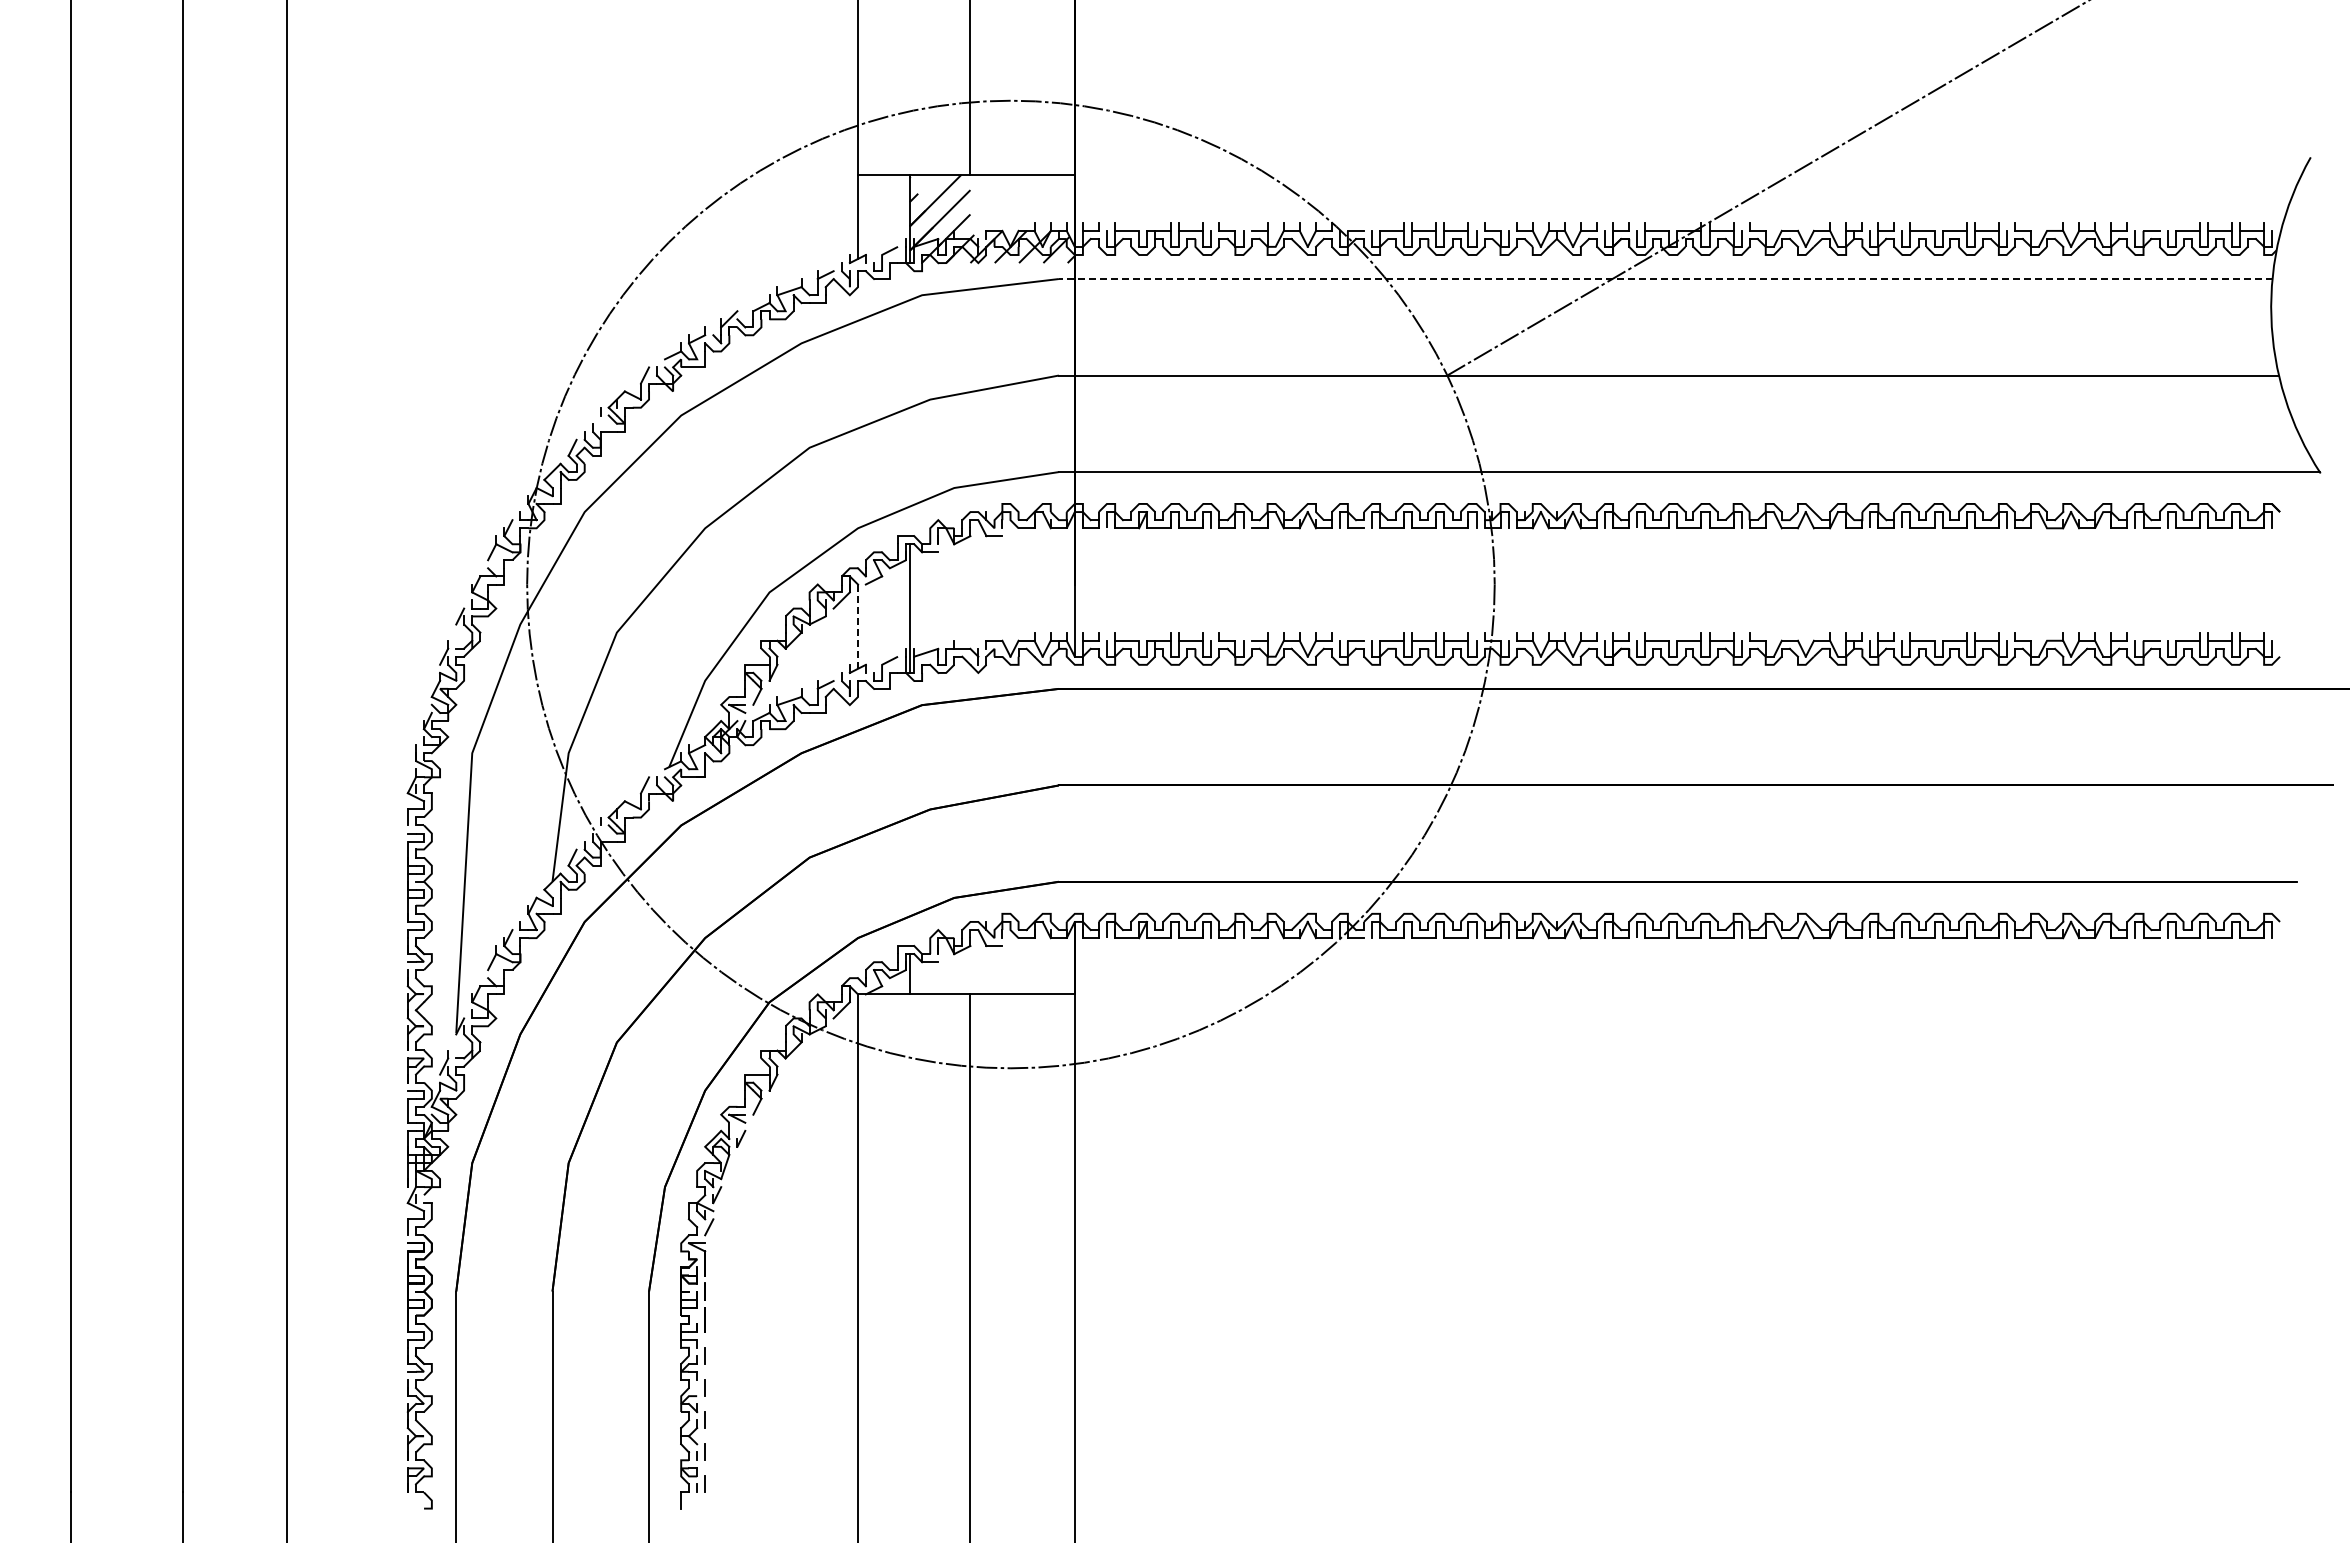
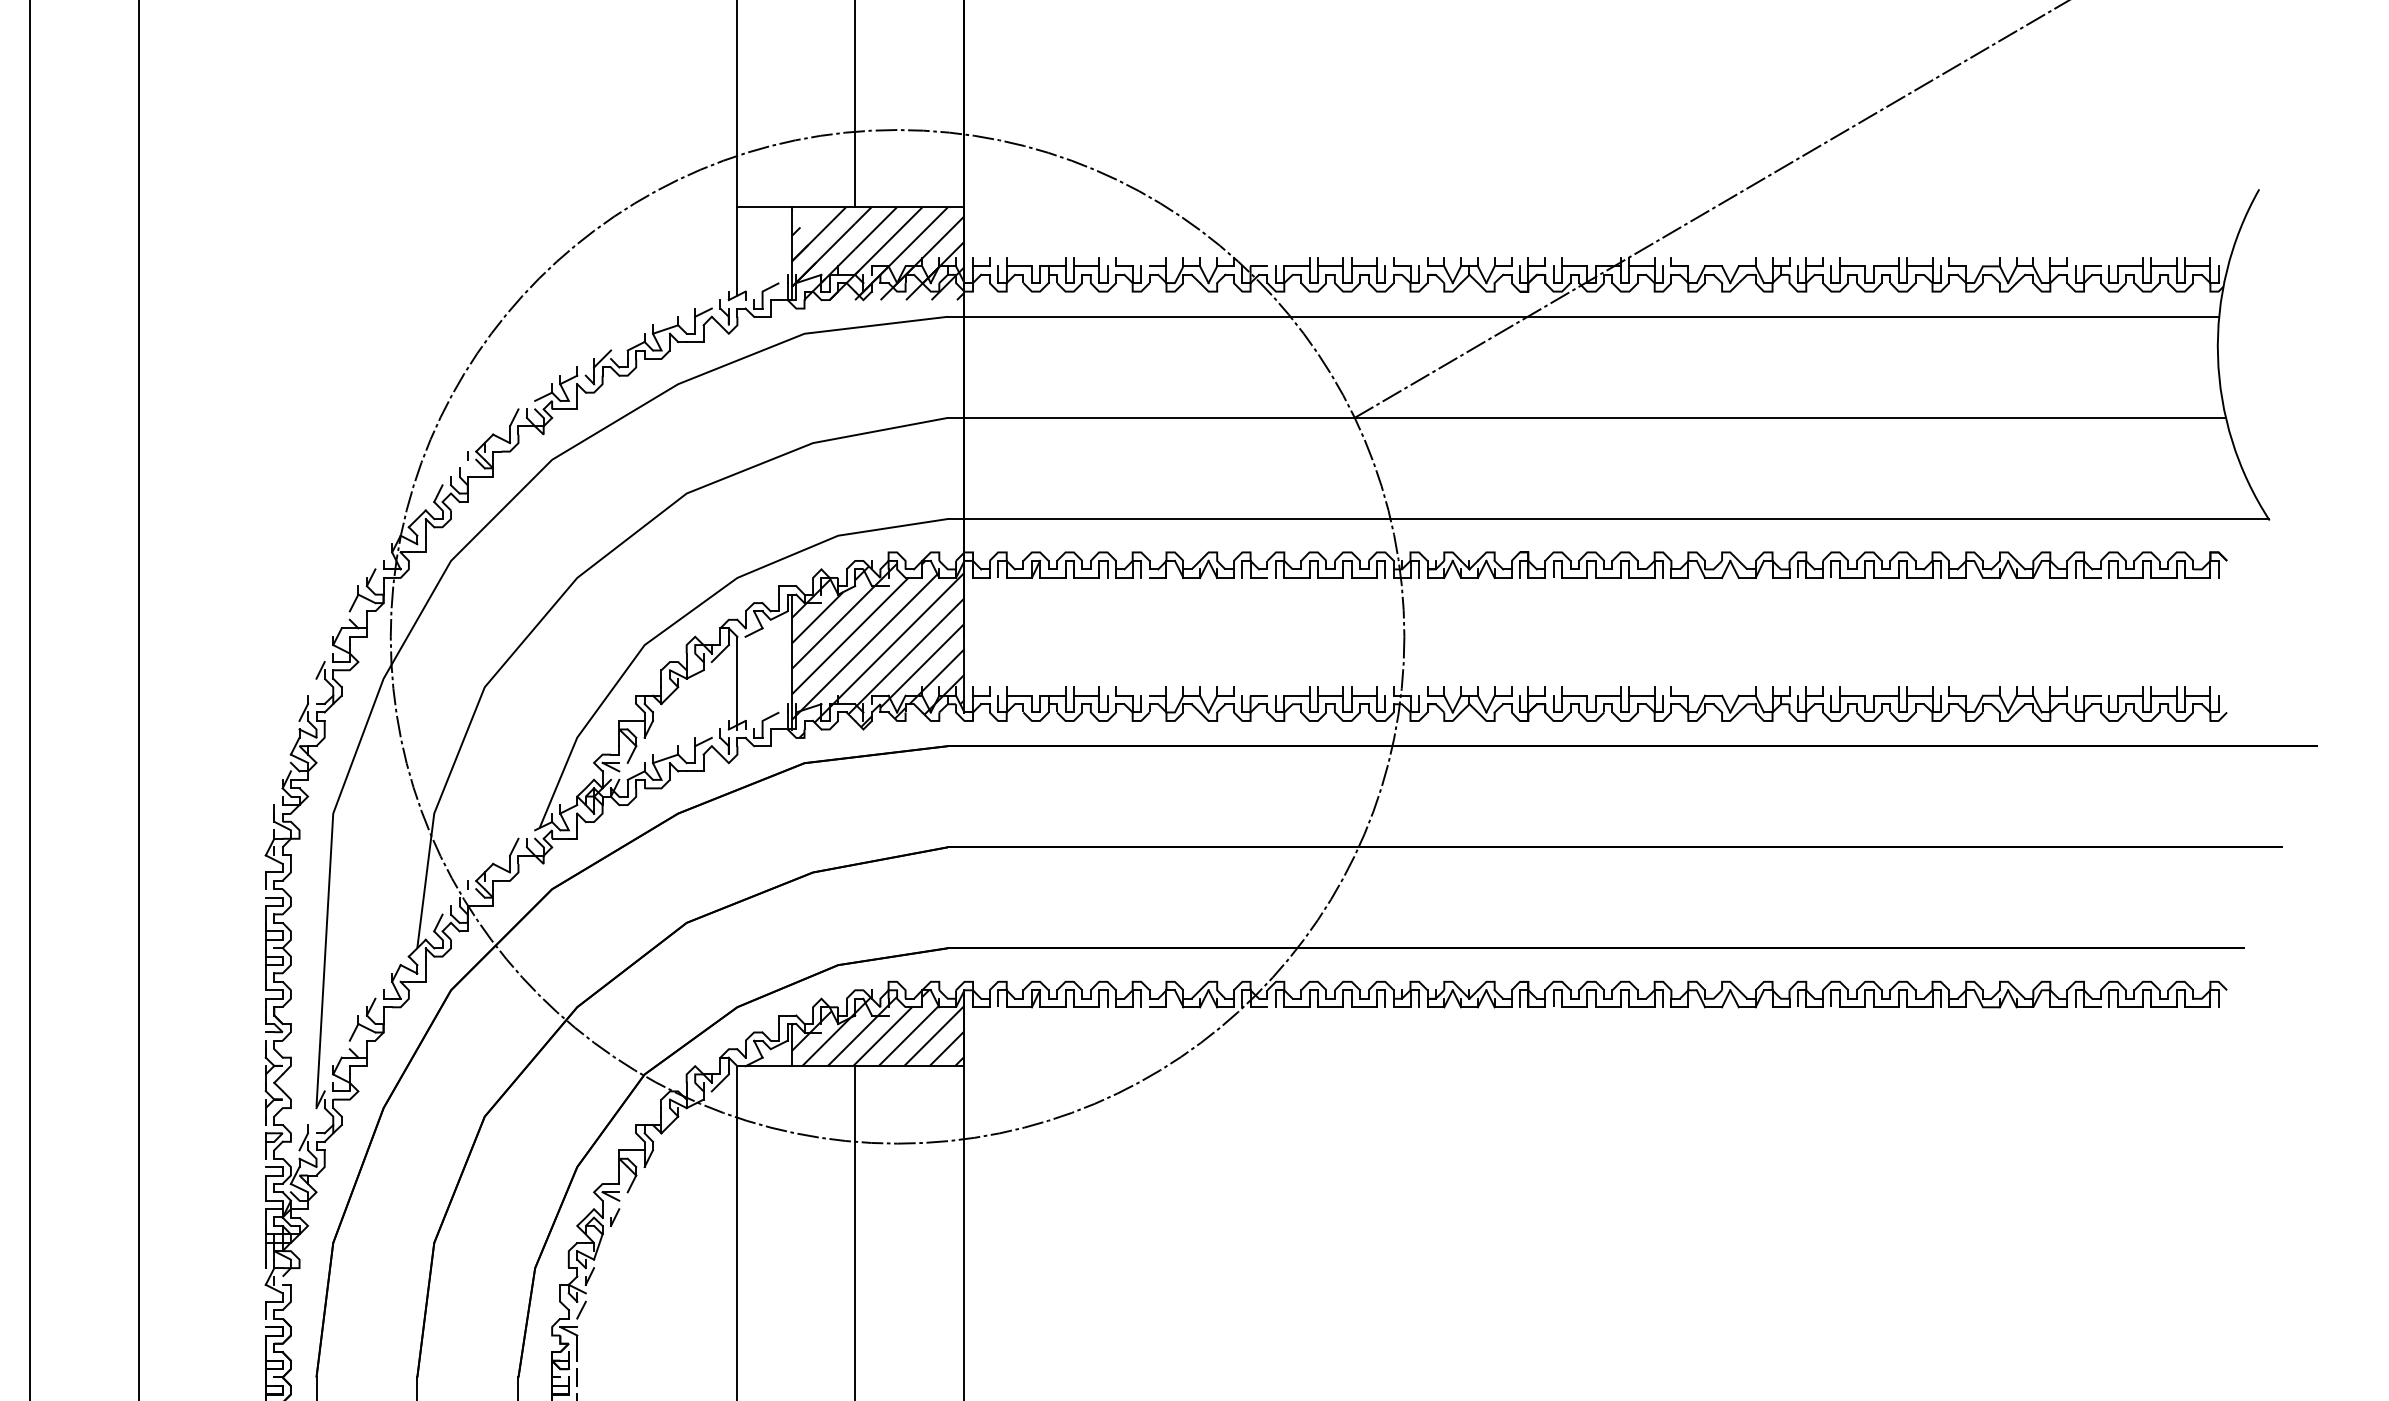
hatch: (1022, 216) -> (909, 251), added
line: (1665, 279) -> (1583, 317), dashed -> solid
hatch: (991, 596) -> (877, 649), added
line: (858, 629) -> (737, 683), dashed -> solid
hatch: (991, 957) -> (877, 1027), added

